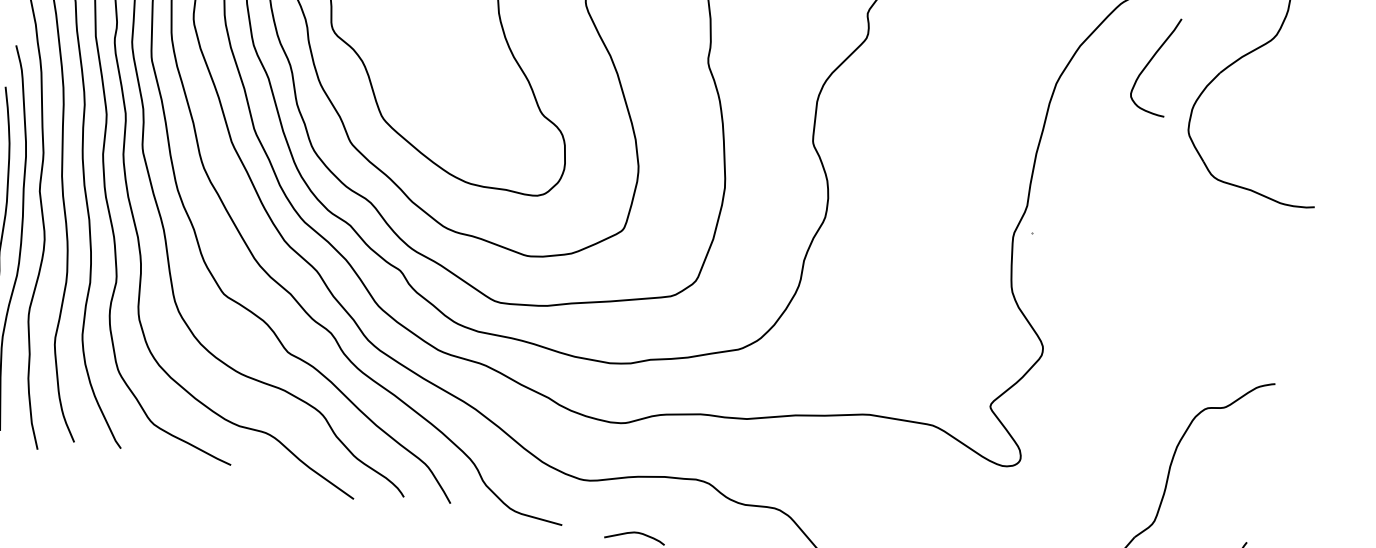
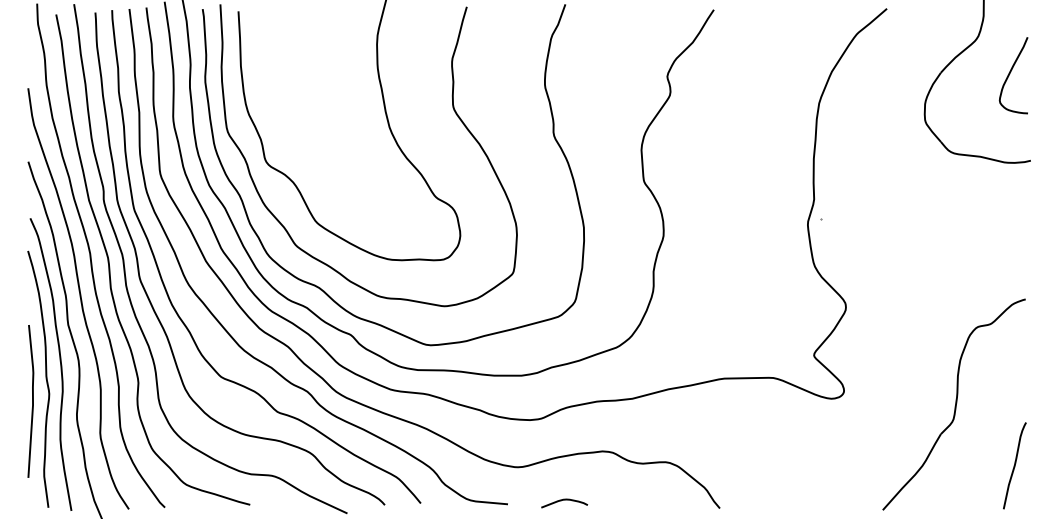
curve: (1150, 62) -> (1010, 74), moved

